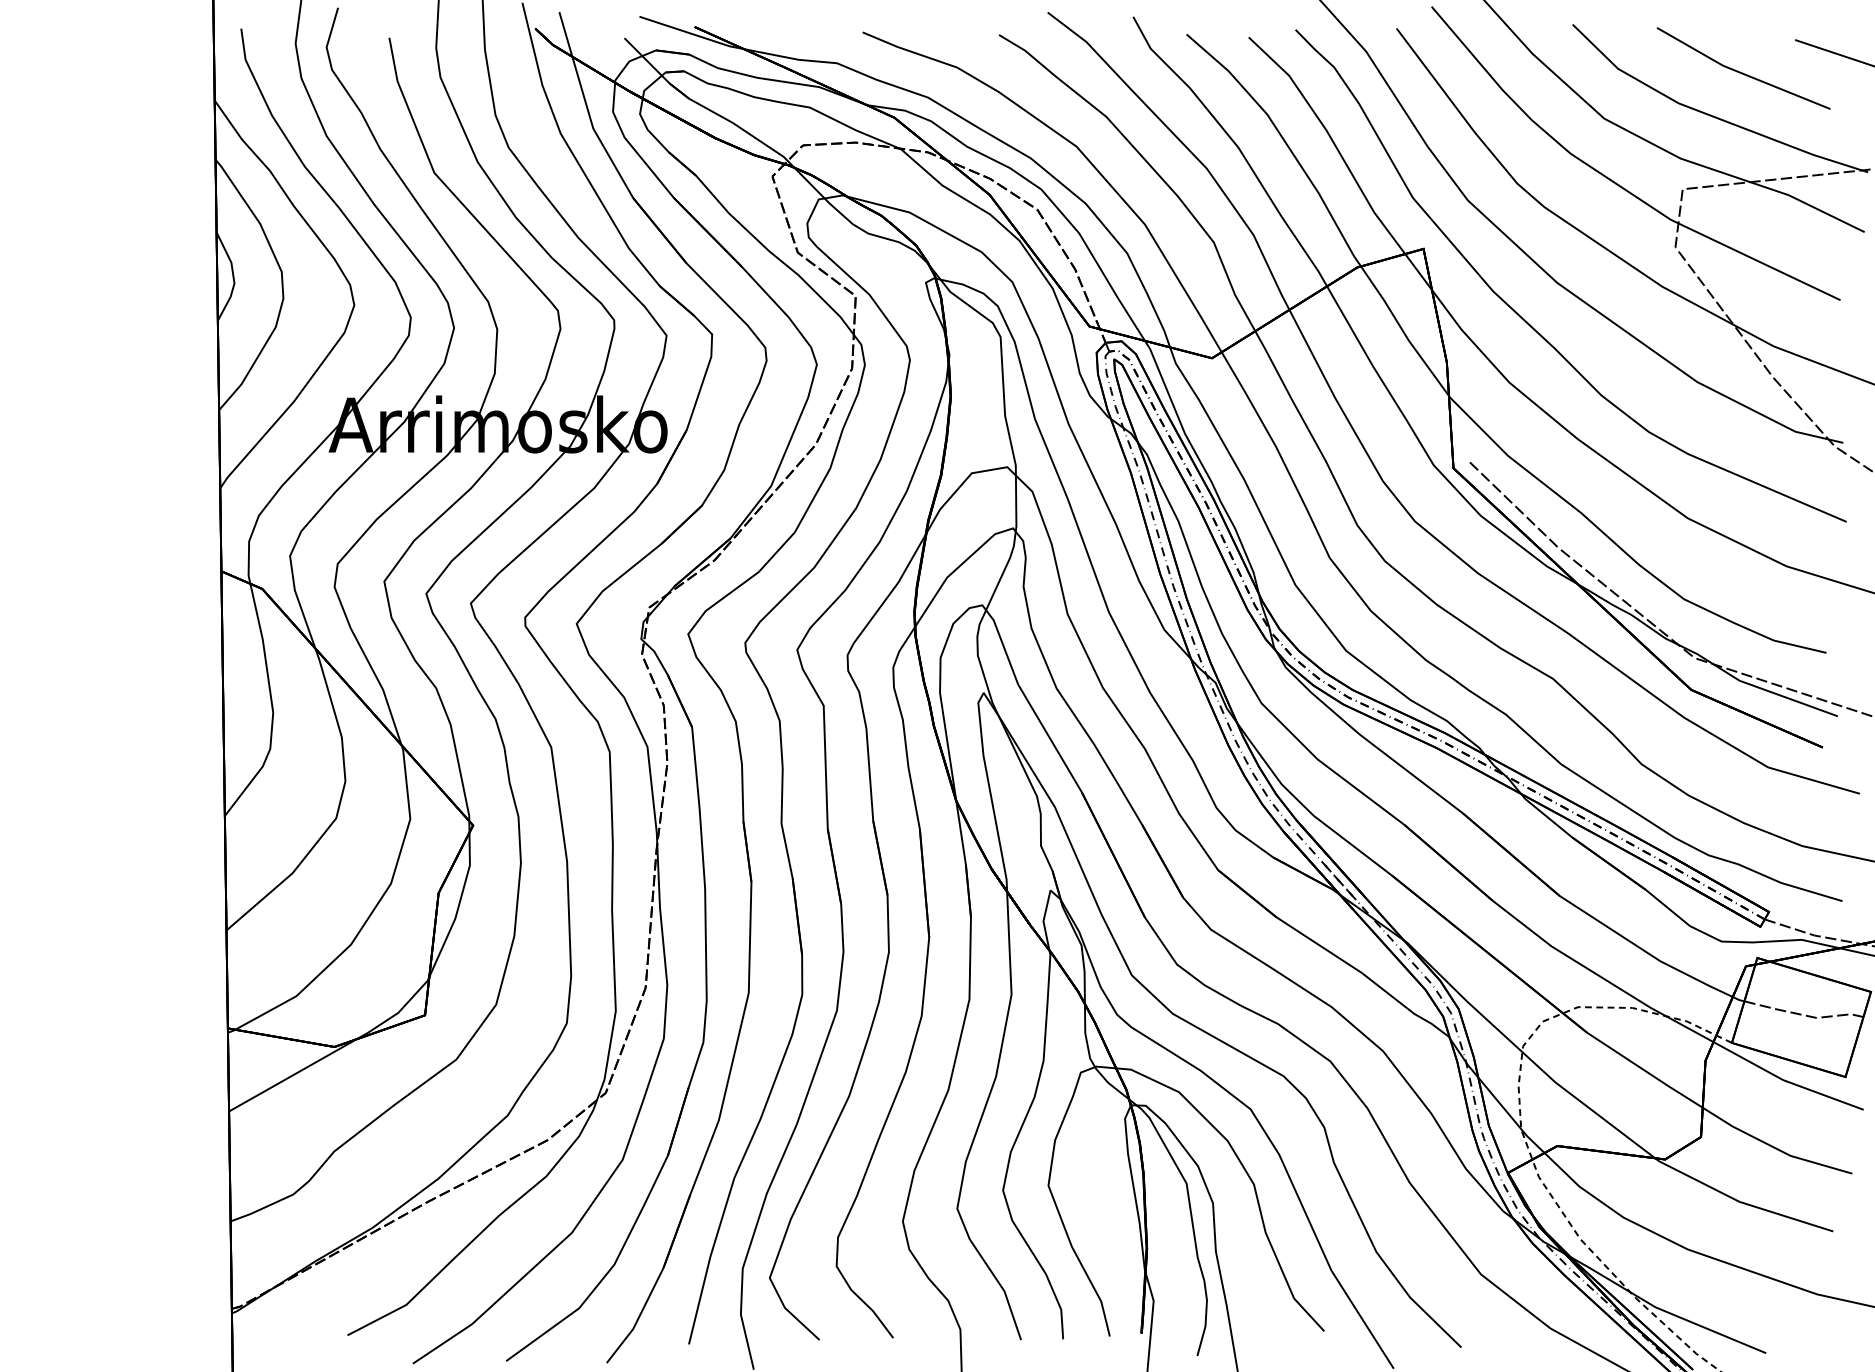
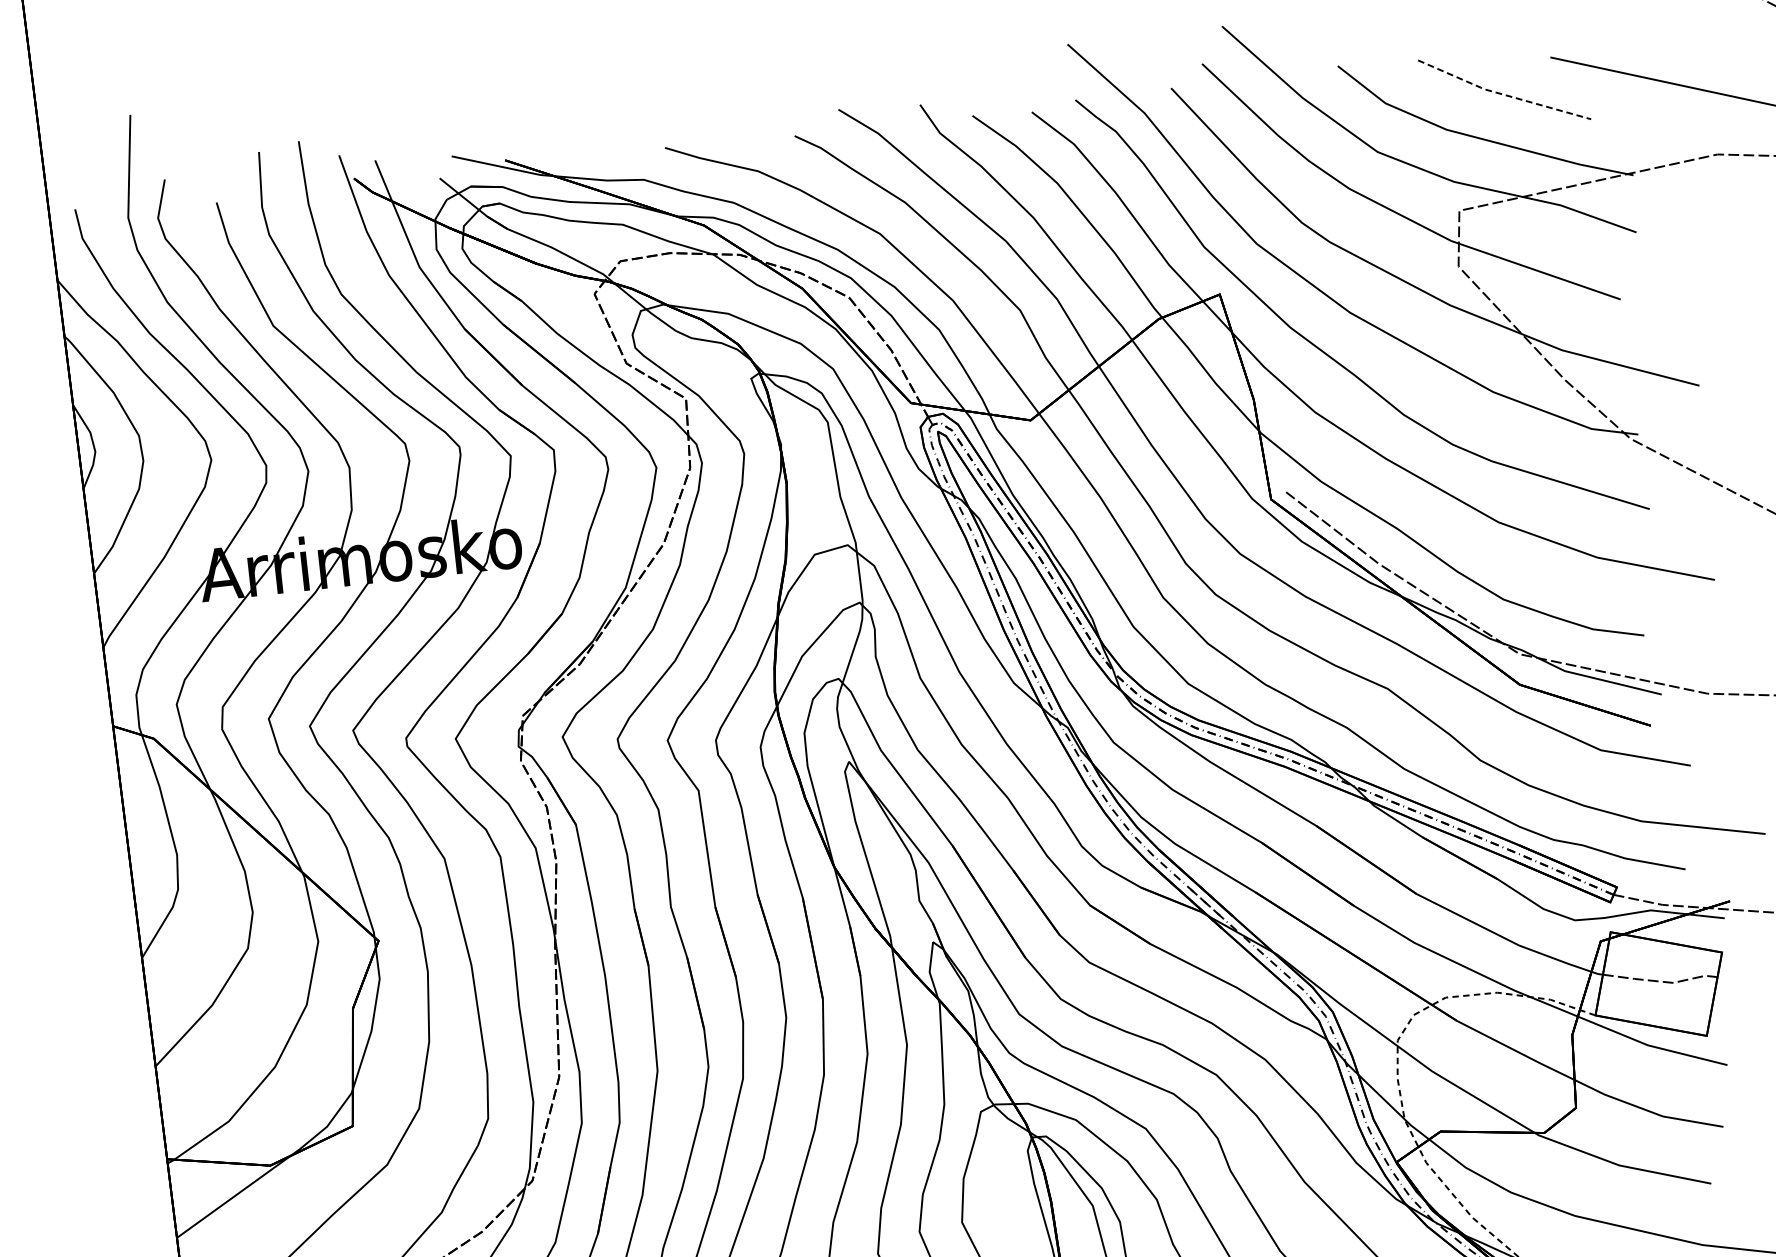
line: (1740, 72) -> (1501, 93), solid -> dashed

